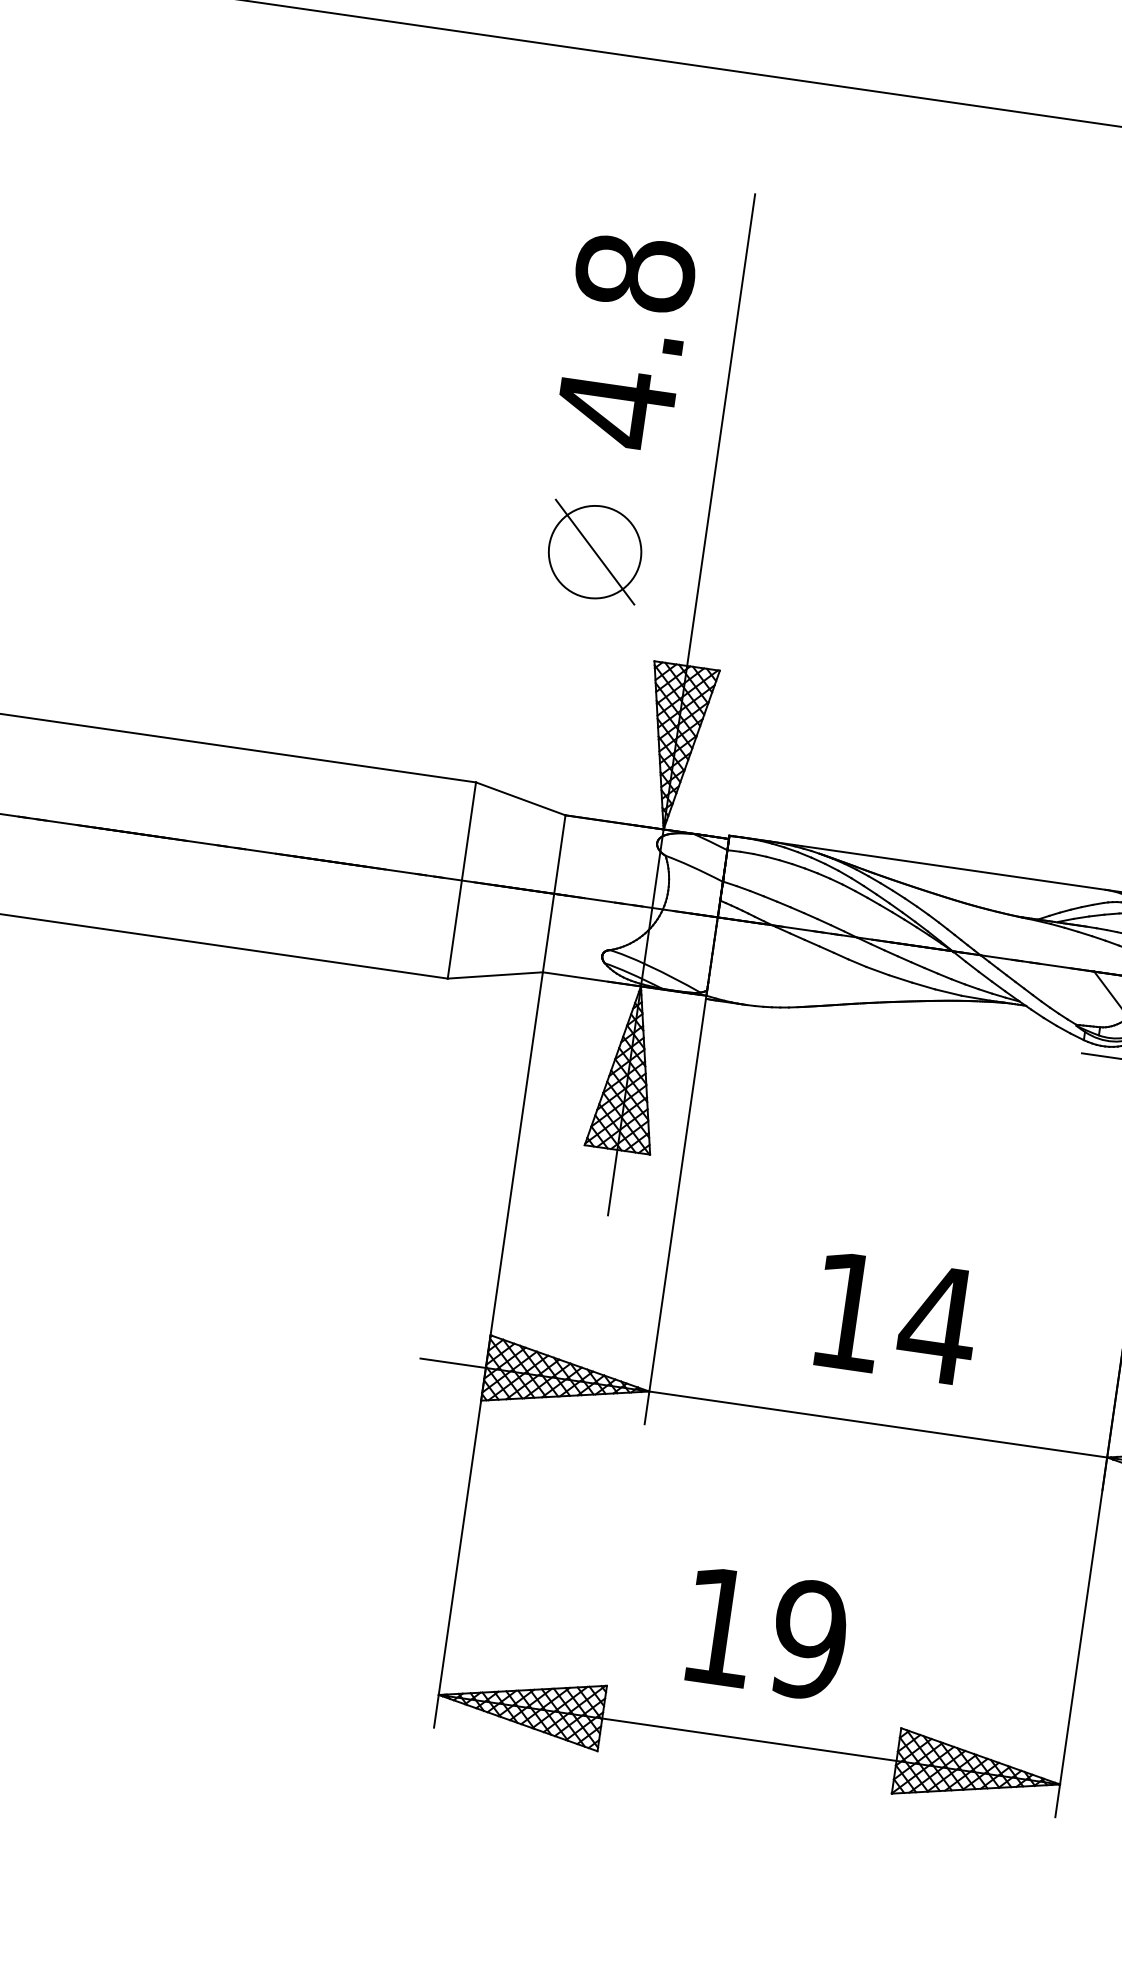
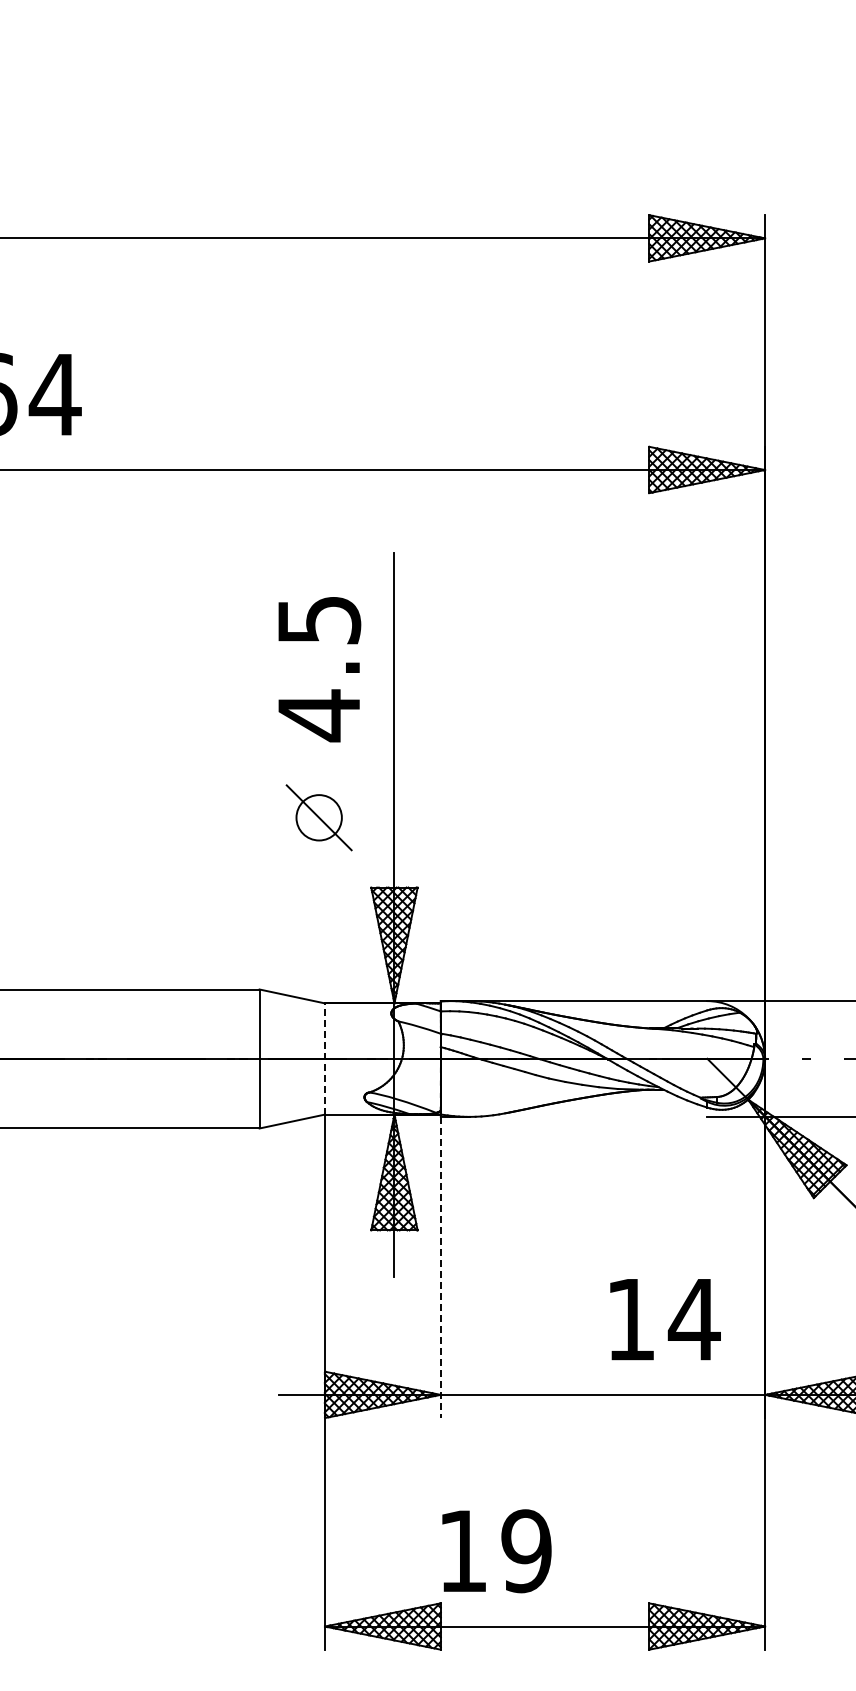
text: (635, 273) -> (319, 620), 4.8 -> 4.5
circle: (594, 551) -> (318, 817), size x0.7
line: (553, 894) -> (324, 1059), solid -> dashed
line: (674, 1211) -> (440, 1267), solid -> dashed
text: (897, 1318) -> (665, 1319), moved
text: (766, 1634) -> (496, 1551), moved

